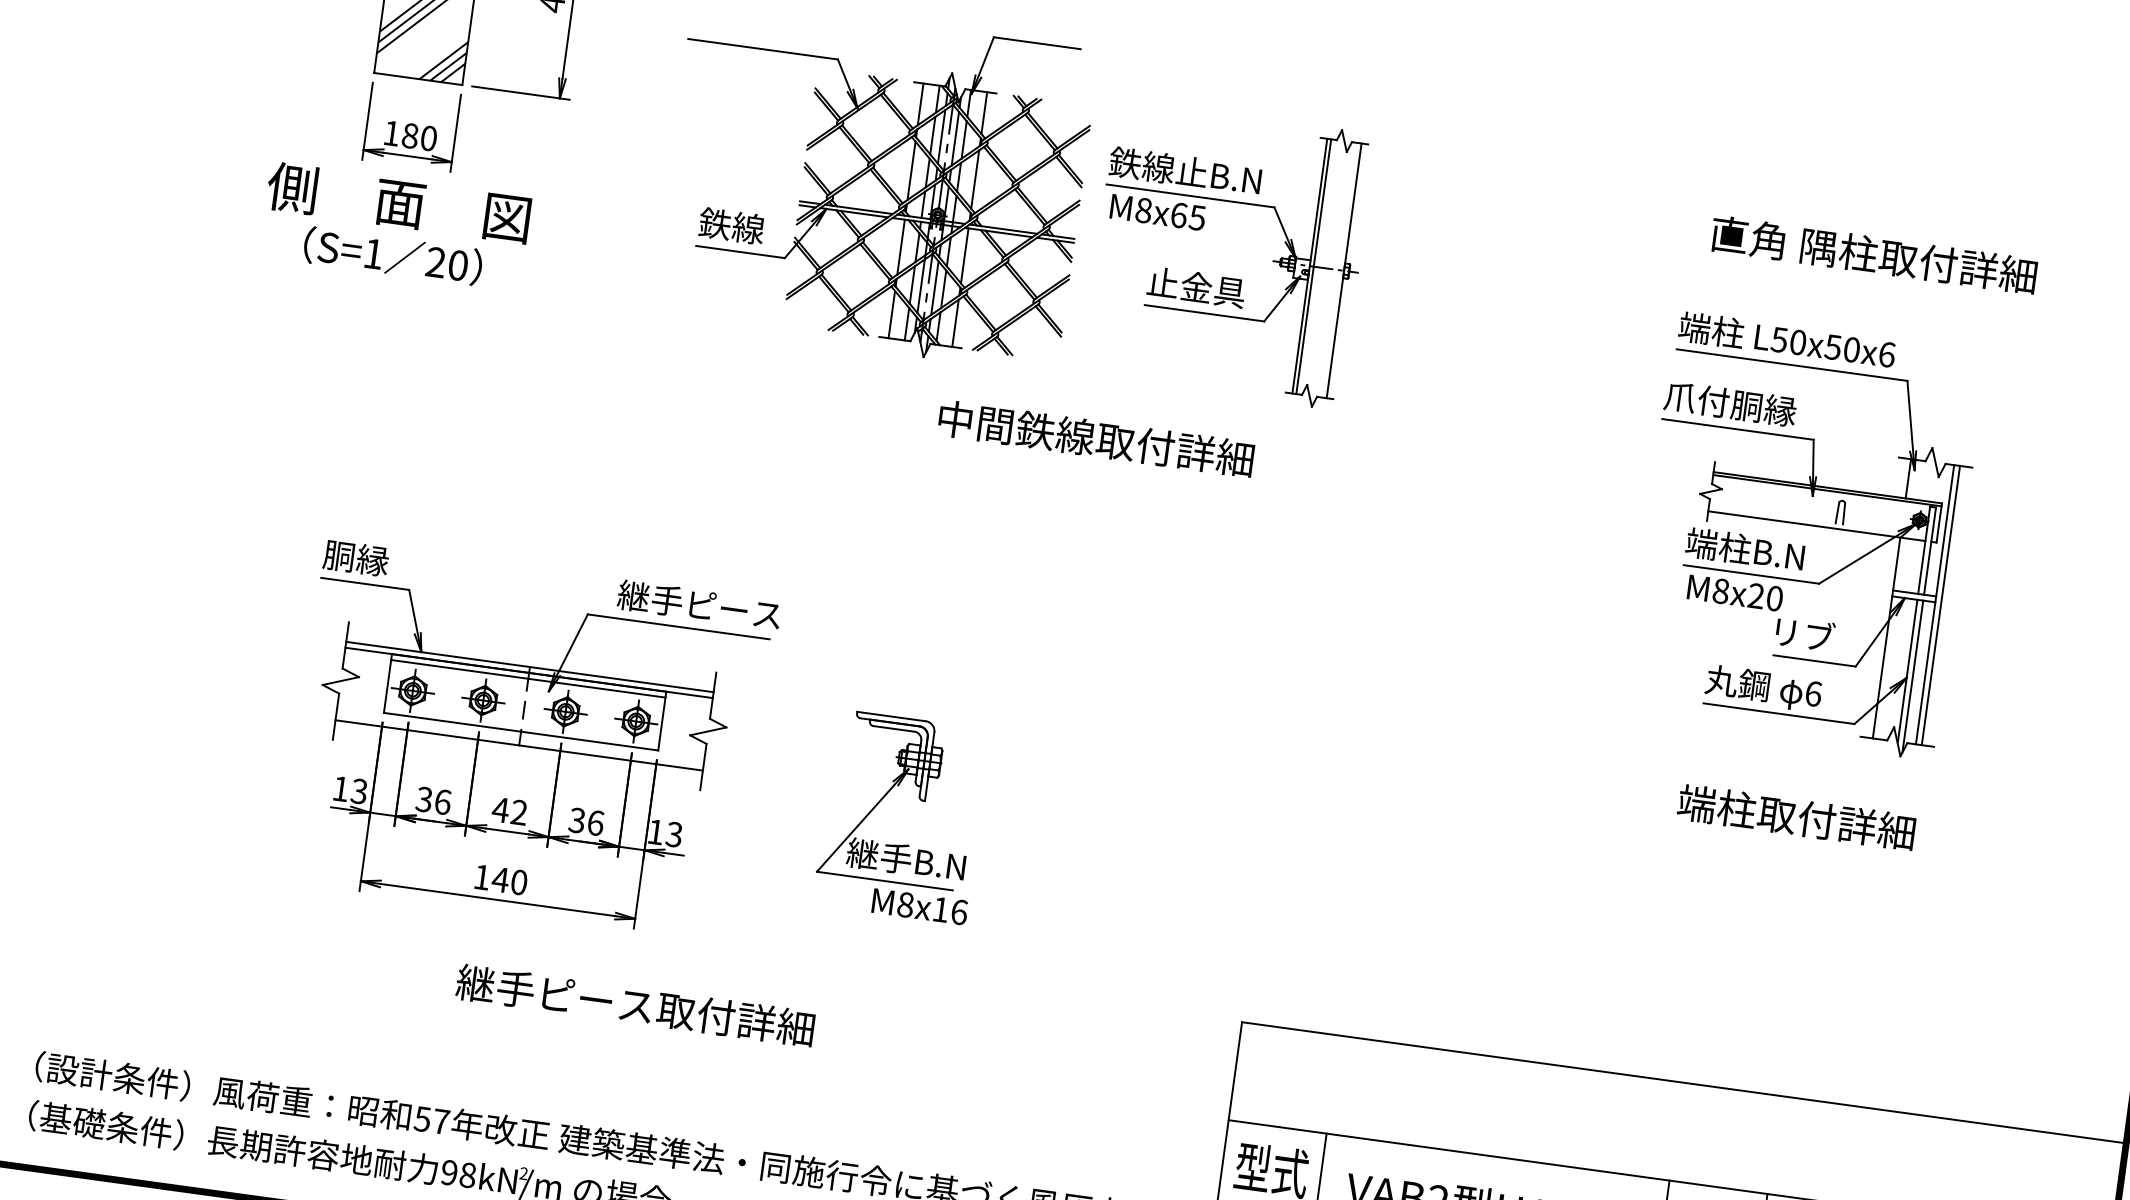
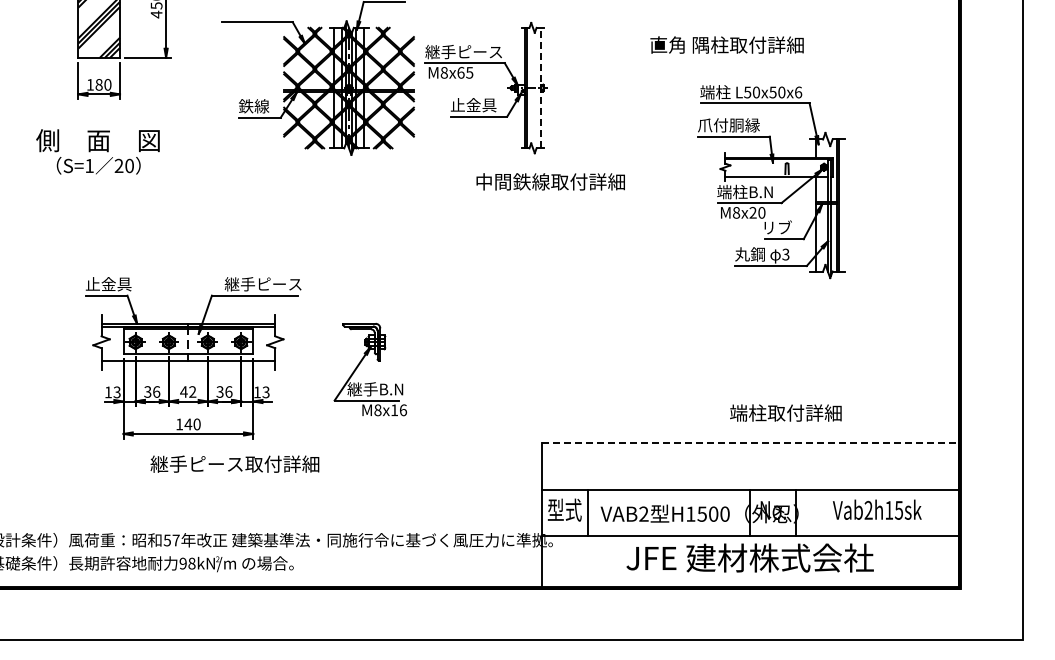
text: (1190, 170) -> (463, 51), 鉄線止B.N -> 継手ピース
text: (394, 225) -> (97, 151), moved
text: (1872, 253) -> (726, 44), moved
line: (1345, 269) -> (541, 87), solid -> dashed
text: (1095, 438) -> (550, 181), moved
text: (372, 560) -> (108, 284), 胴縁 -> 止金具
text: (1812, 693) -> (785, 254), 6 -> 3
text: (1795, 816) -> (785, 412), moved
text: (634, 1003) -> (234, 463), moved
line: (1683, 1083) -> (750, 443), solid -> dashed

